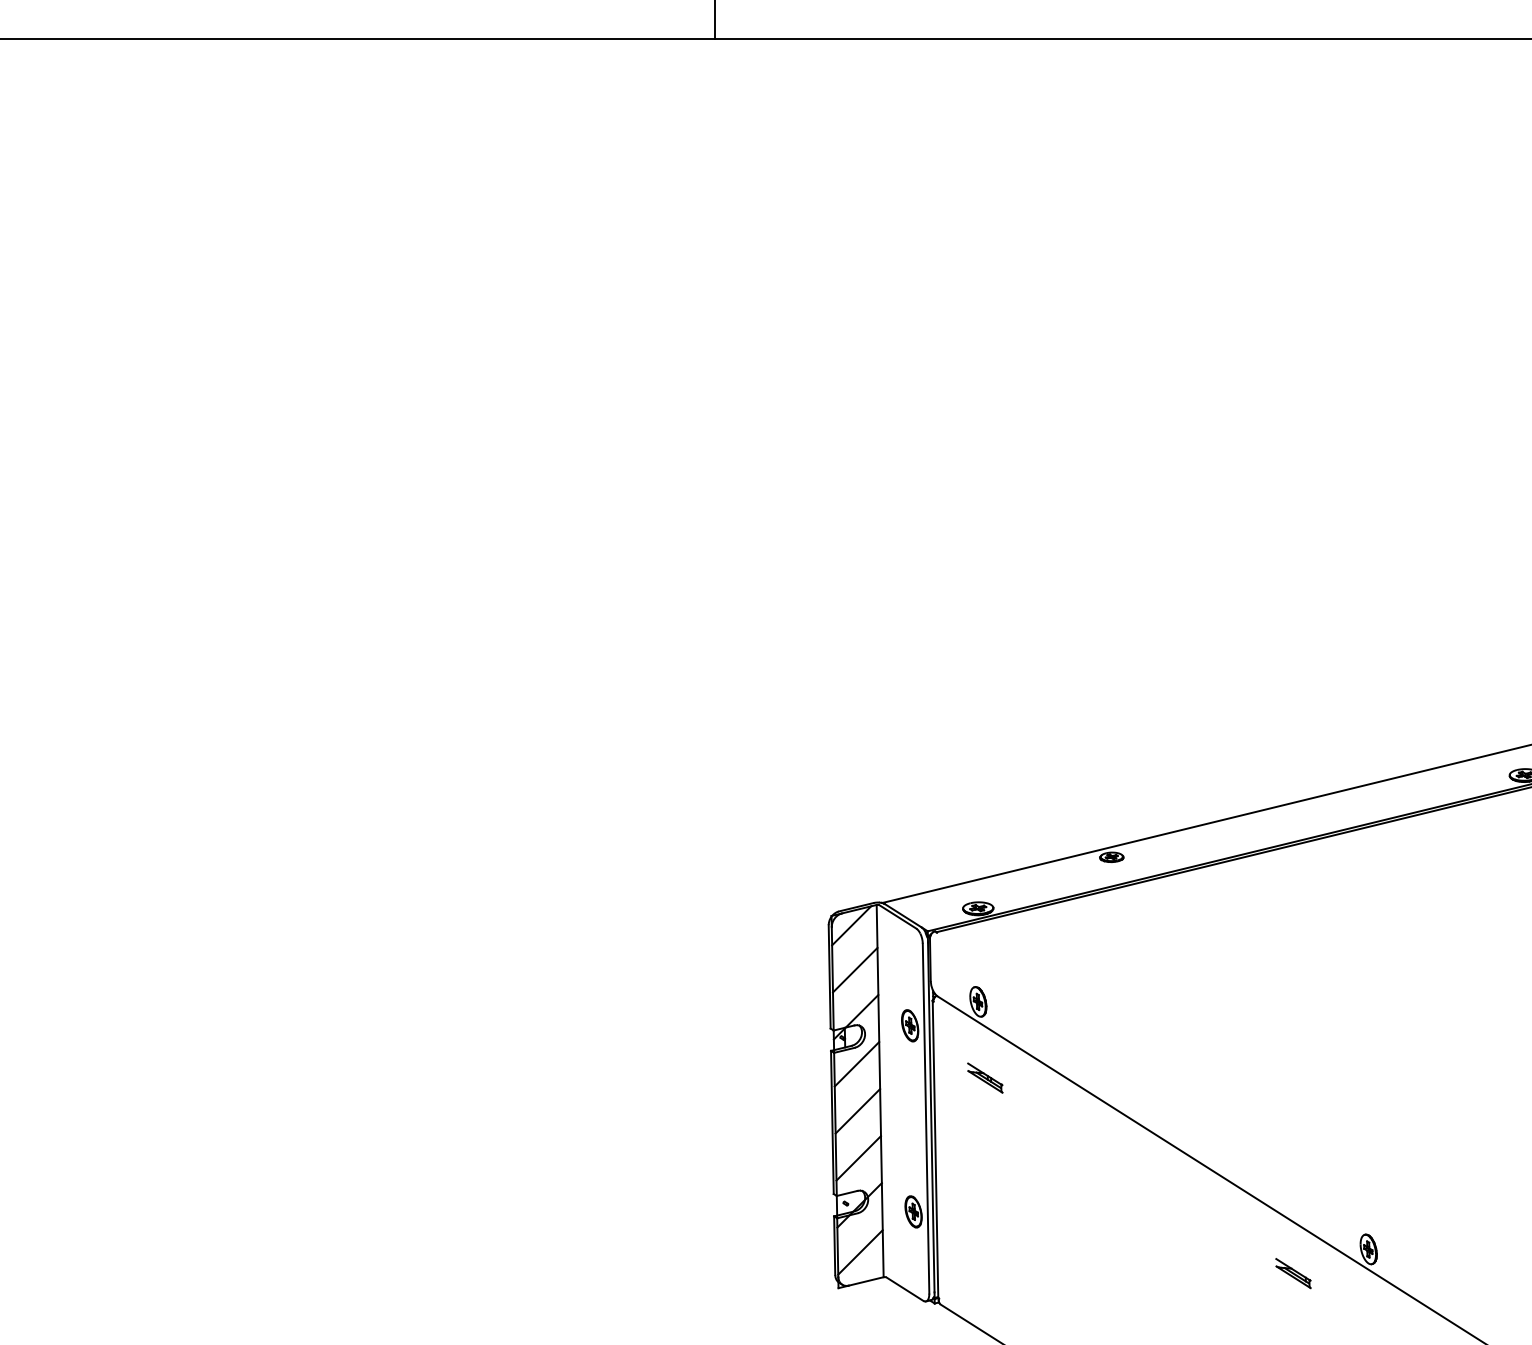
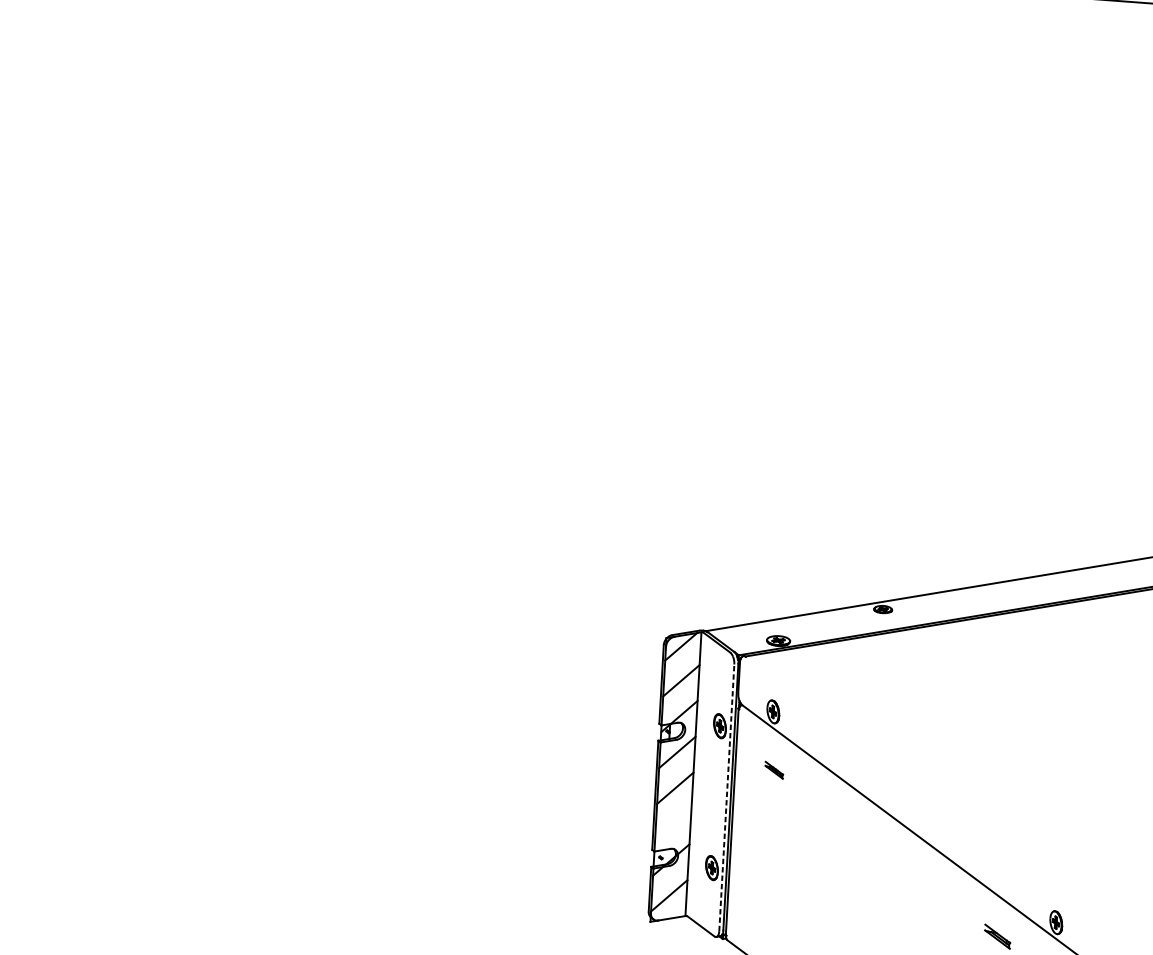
part: (985, 1077) -> (774, 769), size x0.7
line: (926, 1118) -> (727, 797), solid -> dashed
line: (858, 1158) -> (673, 824), removed

